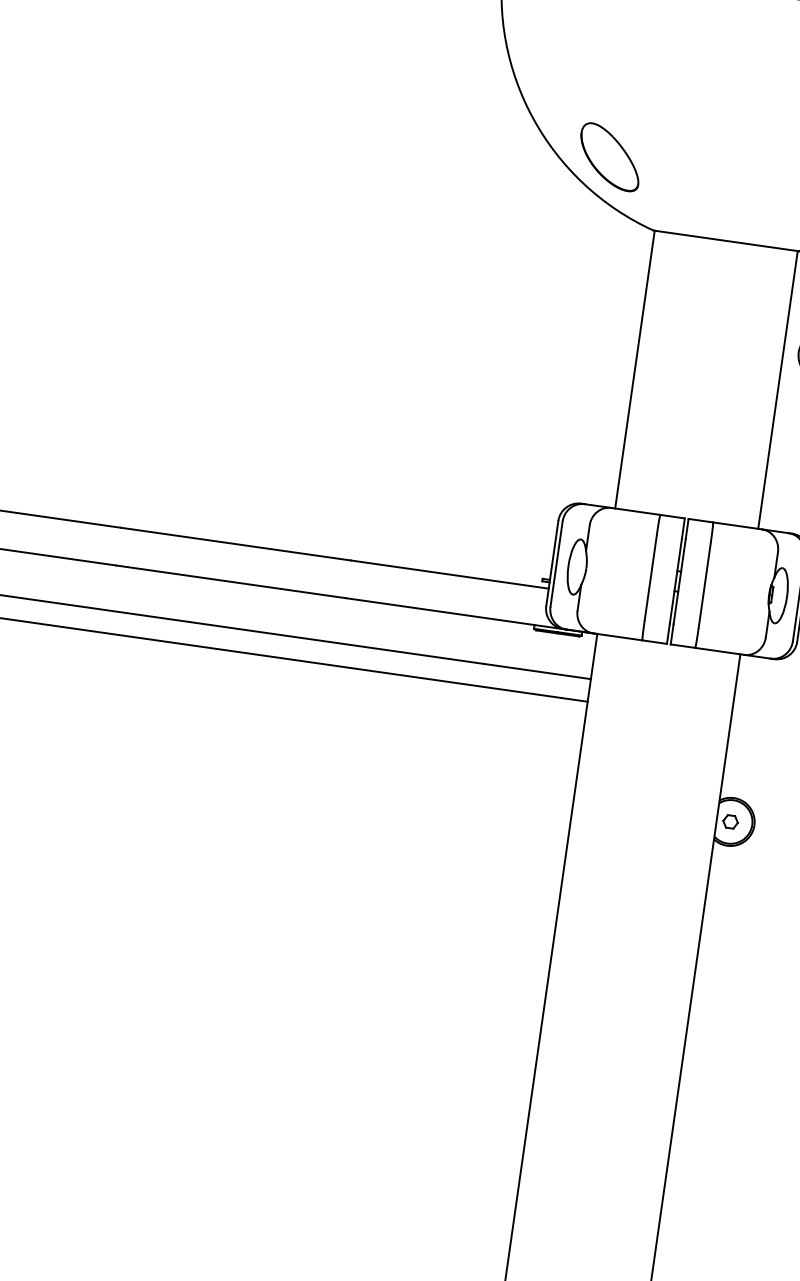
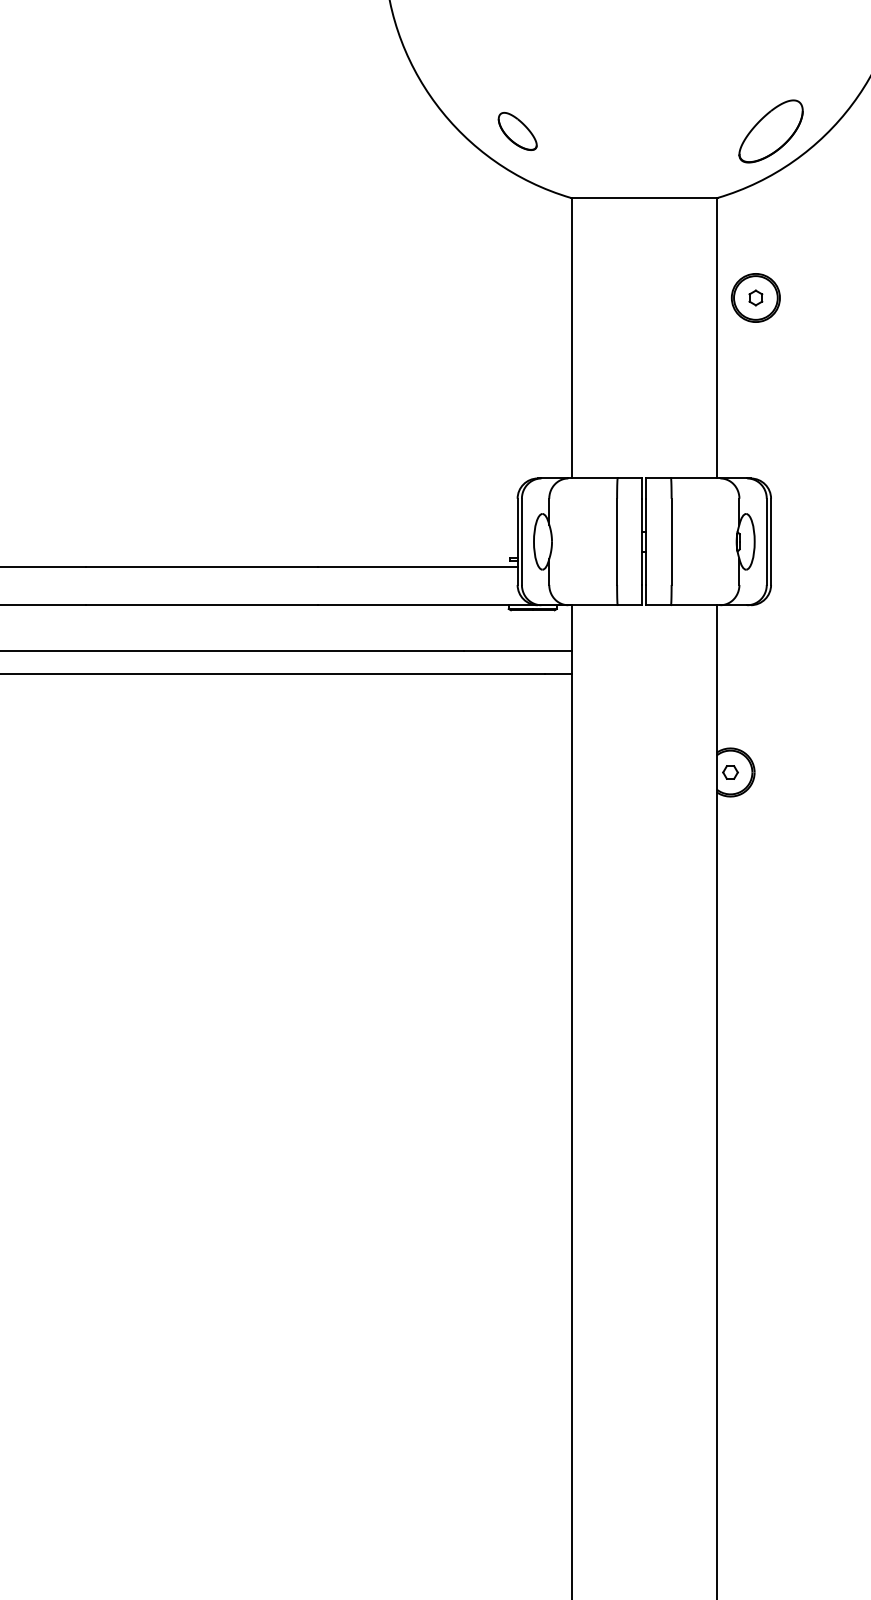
part: (610, 157) -> (517, 131), size x0.6

